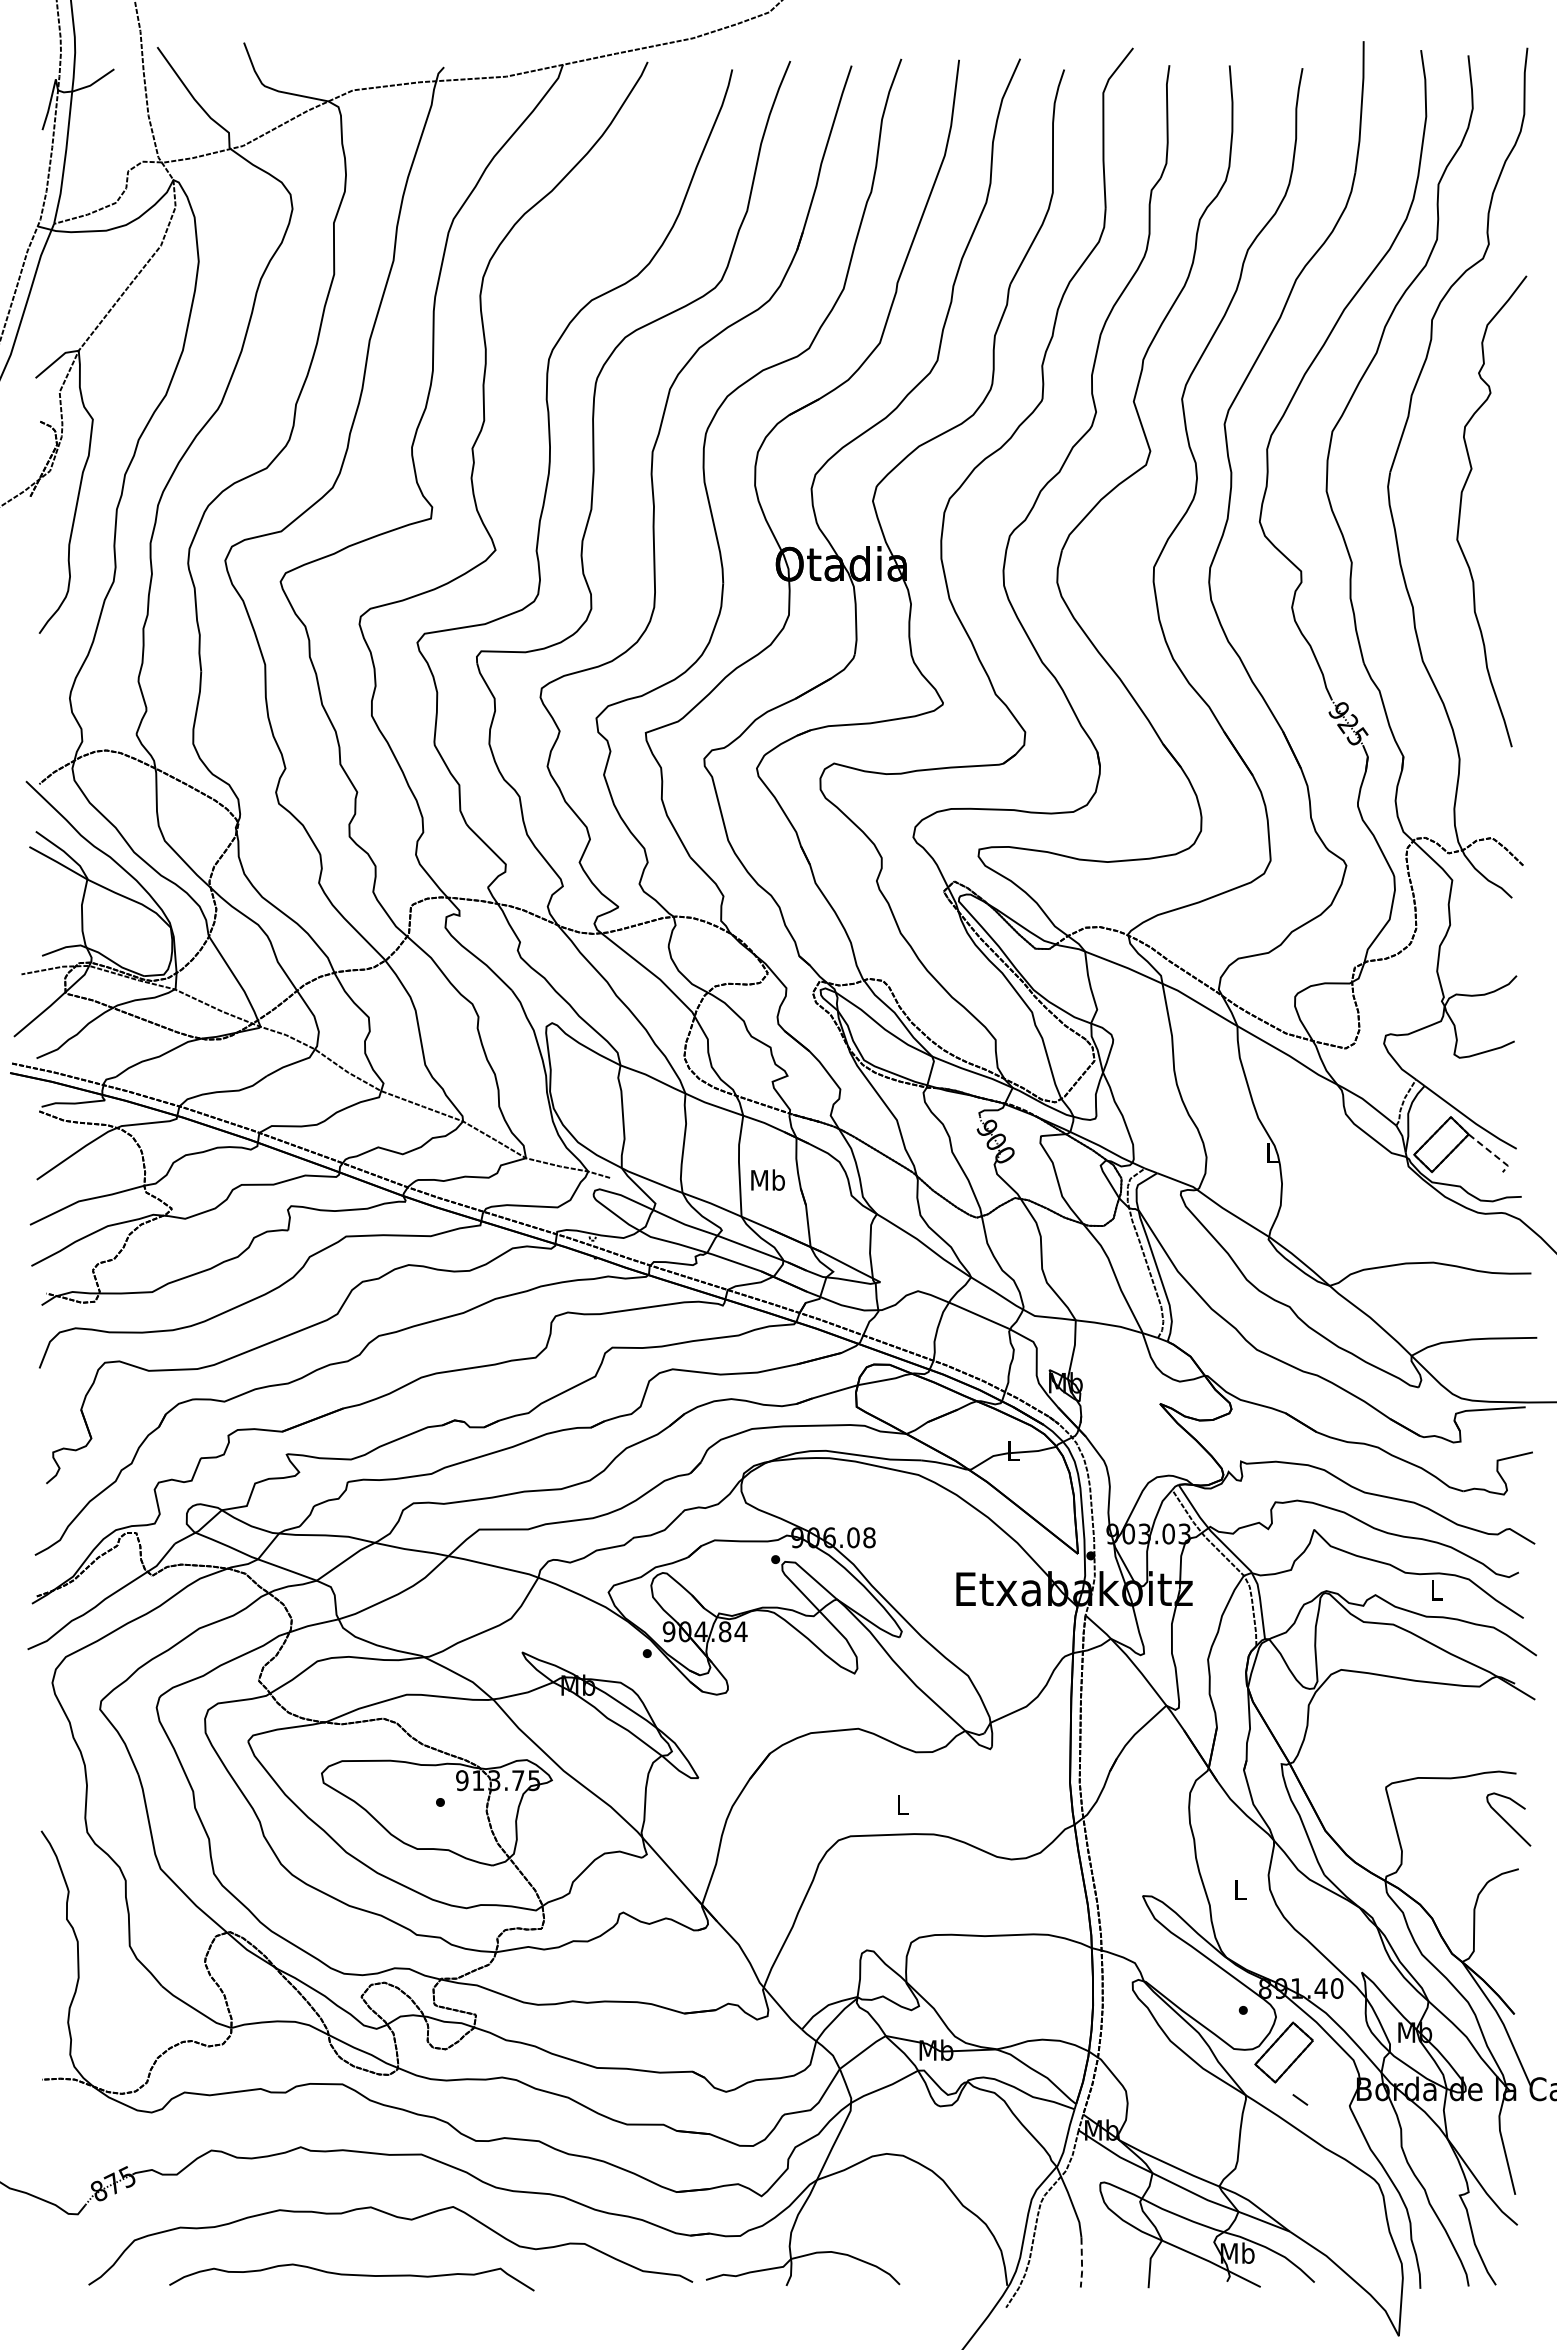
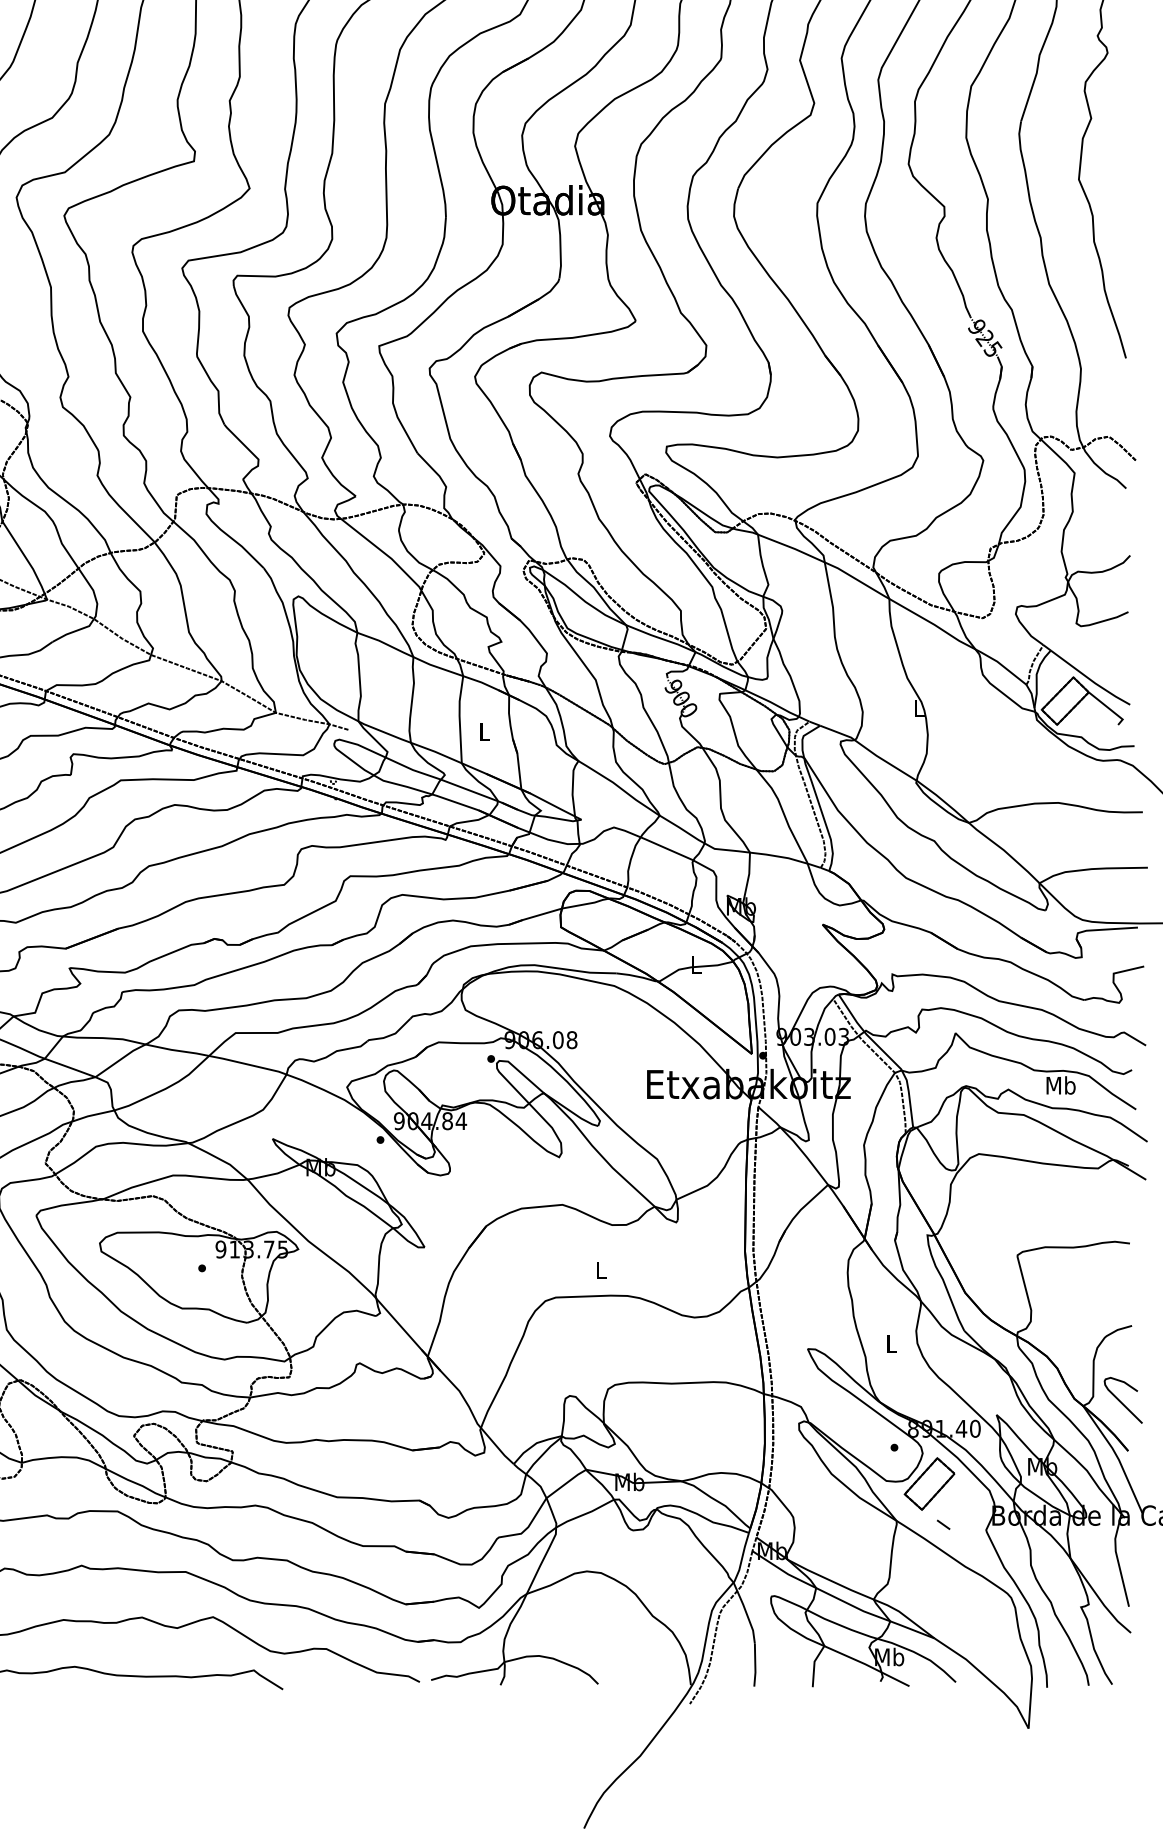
line: (1492, 1153) -> (1109, 708), dashed -> solid
text: (767, 1179) -> (484, 731), Mb -> L
text: (1436, 1590) -> (1061, 1085), L -> Mb
curve: (1506, 1820) -> (1121, 1401), moved
line: (1081, 2263) -> (754, 1665), dashed -> solid

